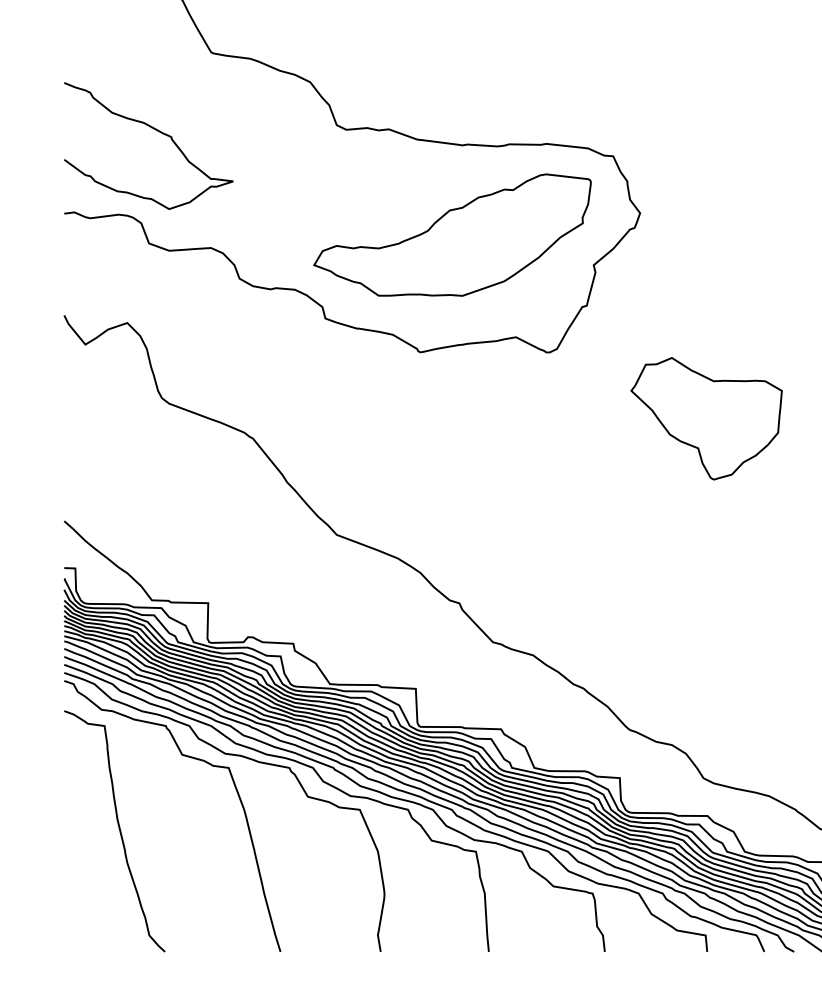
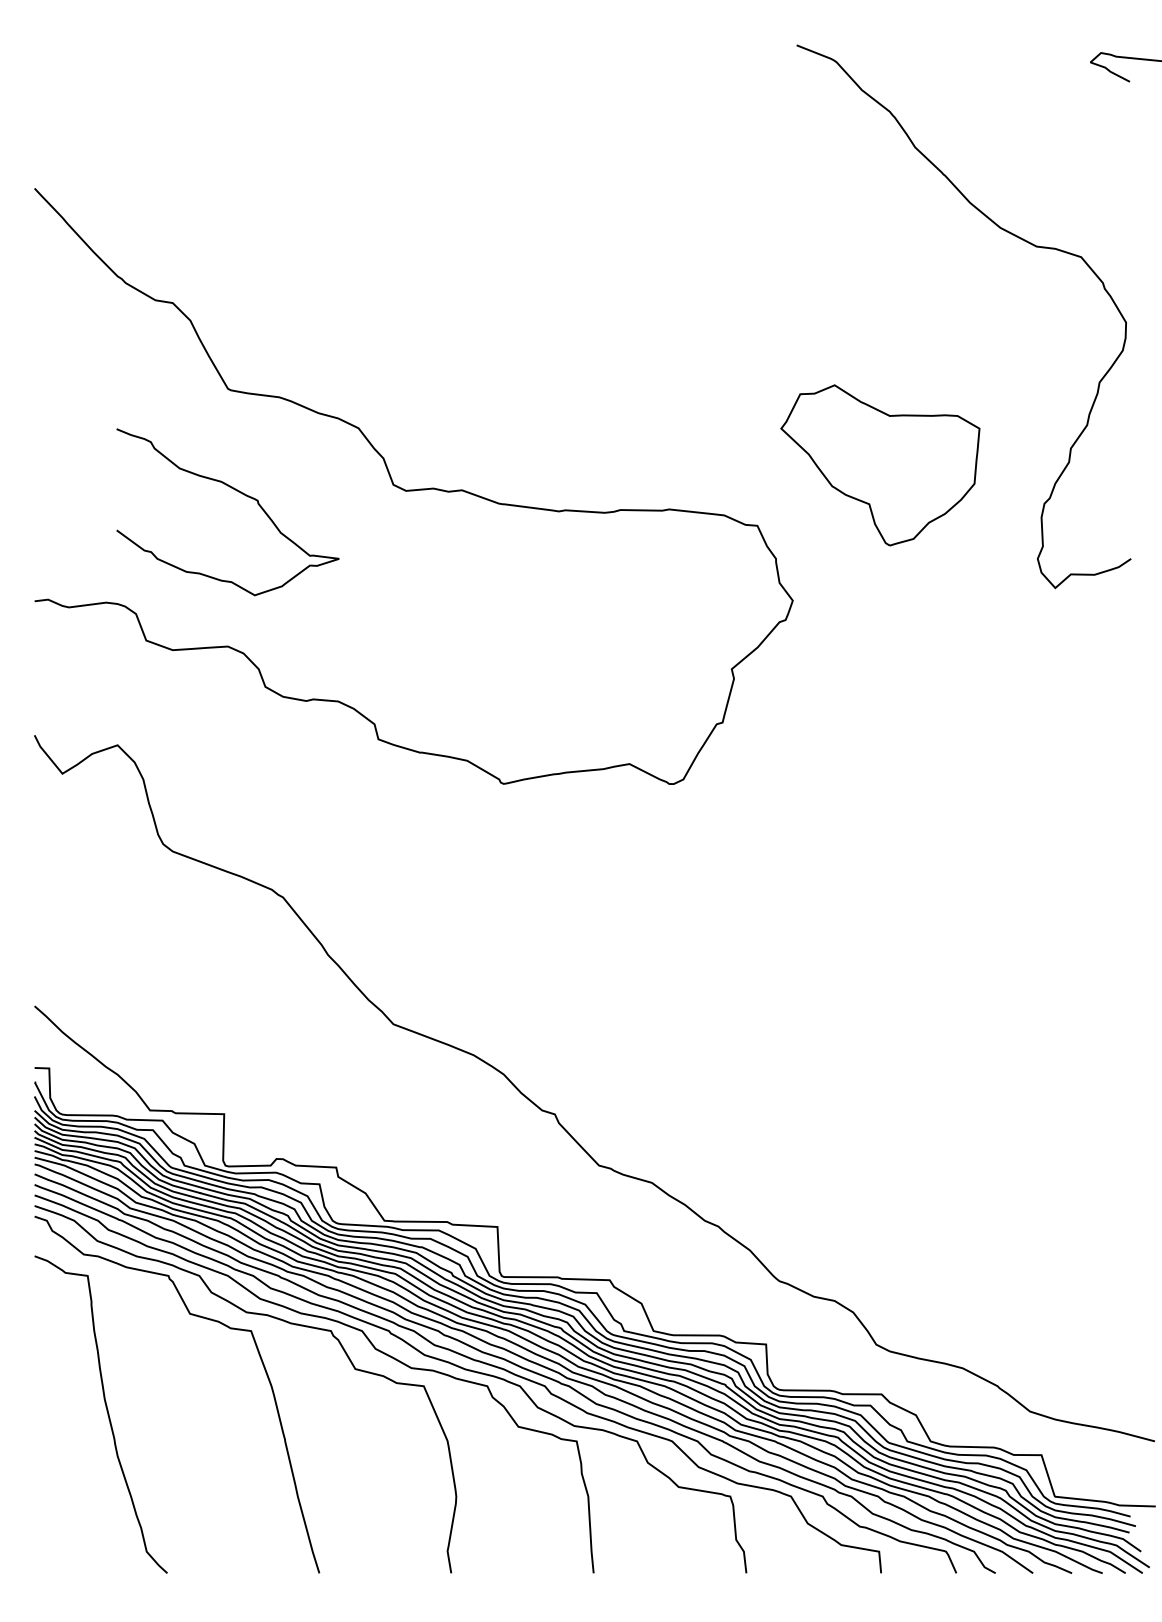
curve: (156, 131) -> (238, 492), moved
part: (452, 235) -> (545, 629), removed
part: (706, 418) -> (880, 465), moved

